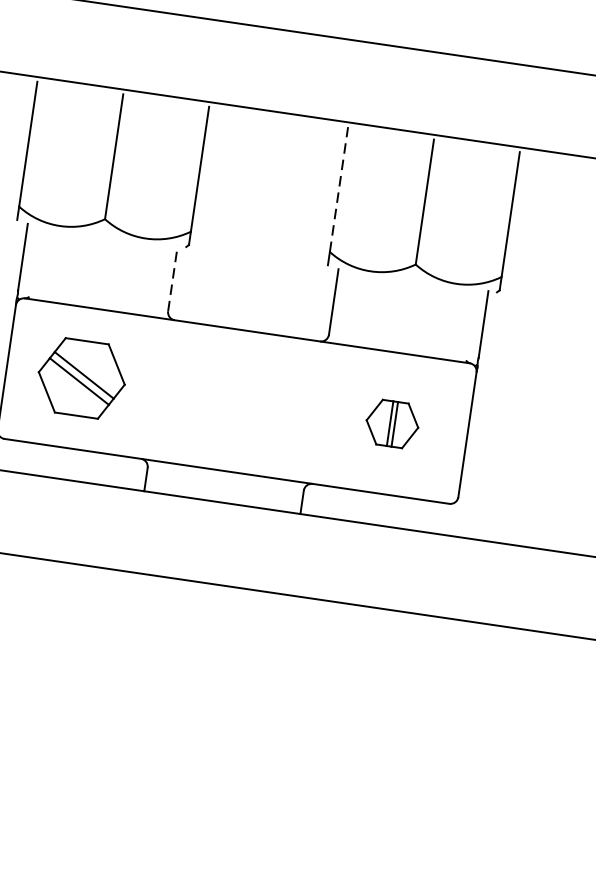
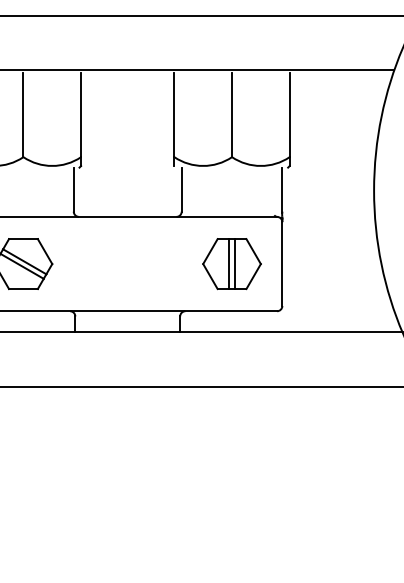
line: (339, 189) -> (174, 115), dashed -> solid
line: (172, 278) -> (73, 189), dashed -> solid
part: (391, 424) -> (231, 264), size x1.67

